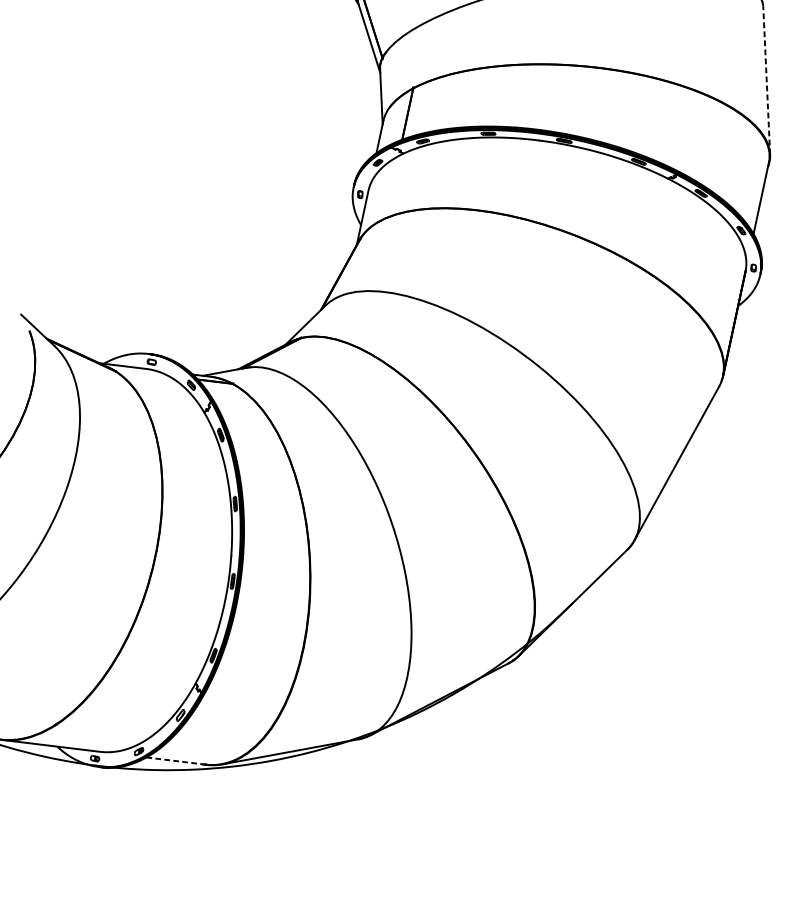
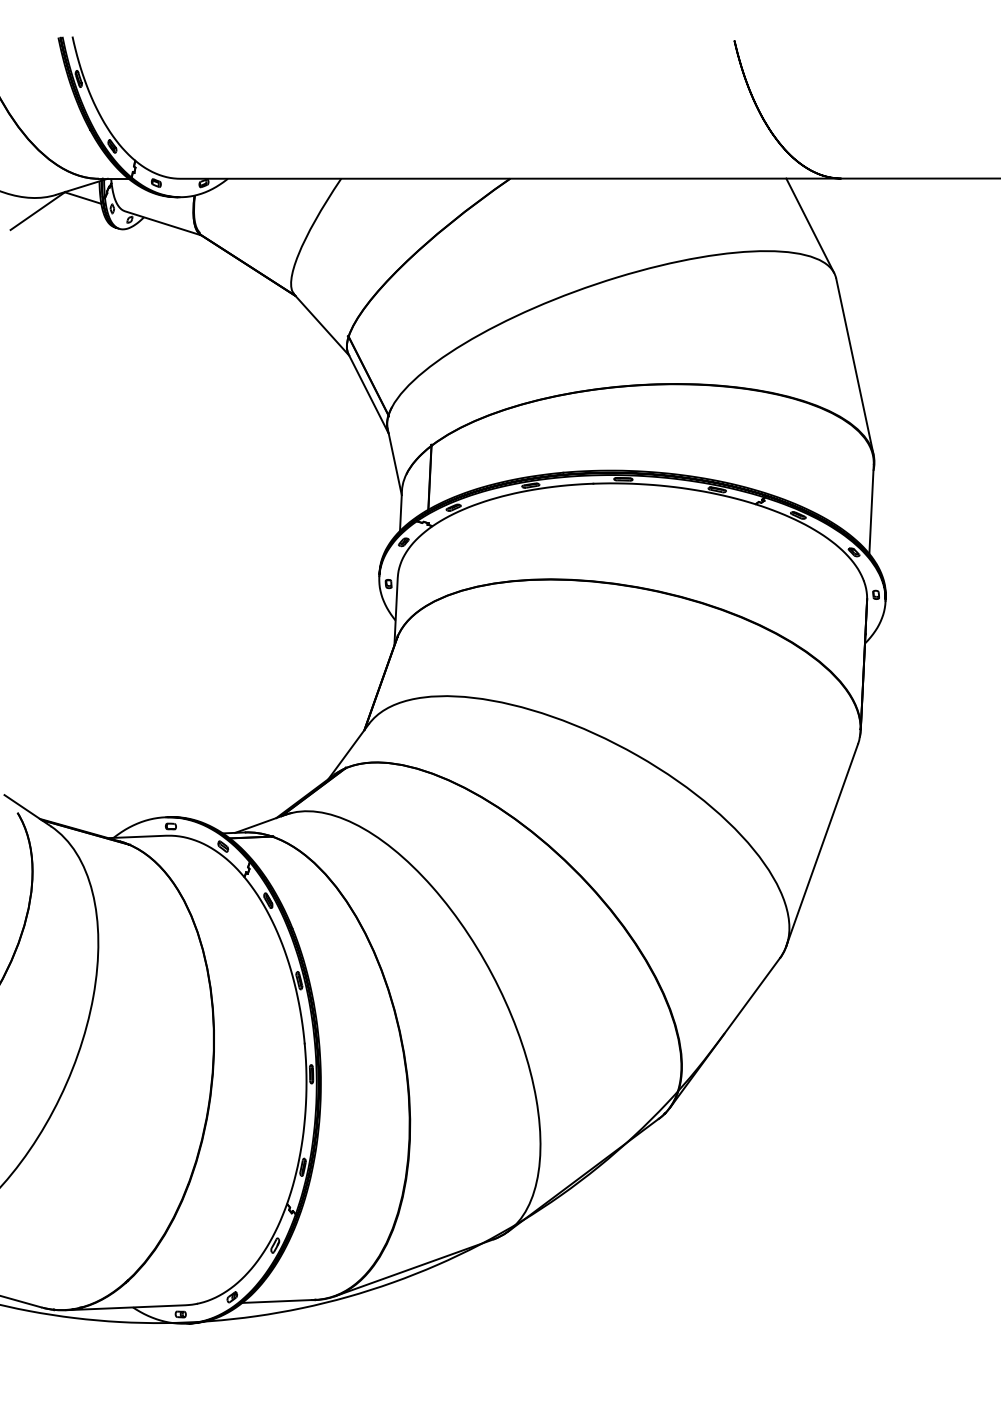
line: (766, 80) -> (854, 366), dashed -> solid
line: (176, 761) -> (279, 1301), dashed -> solid

